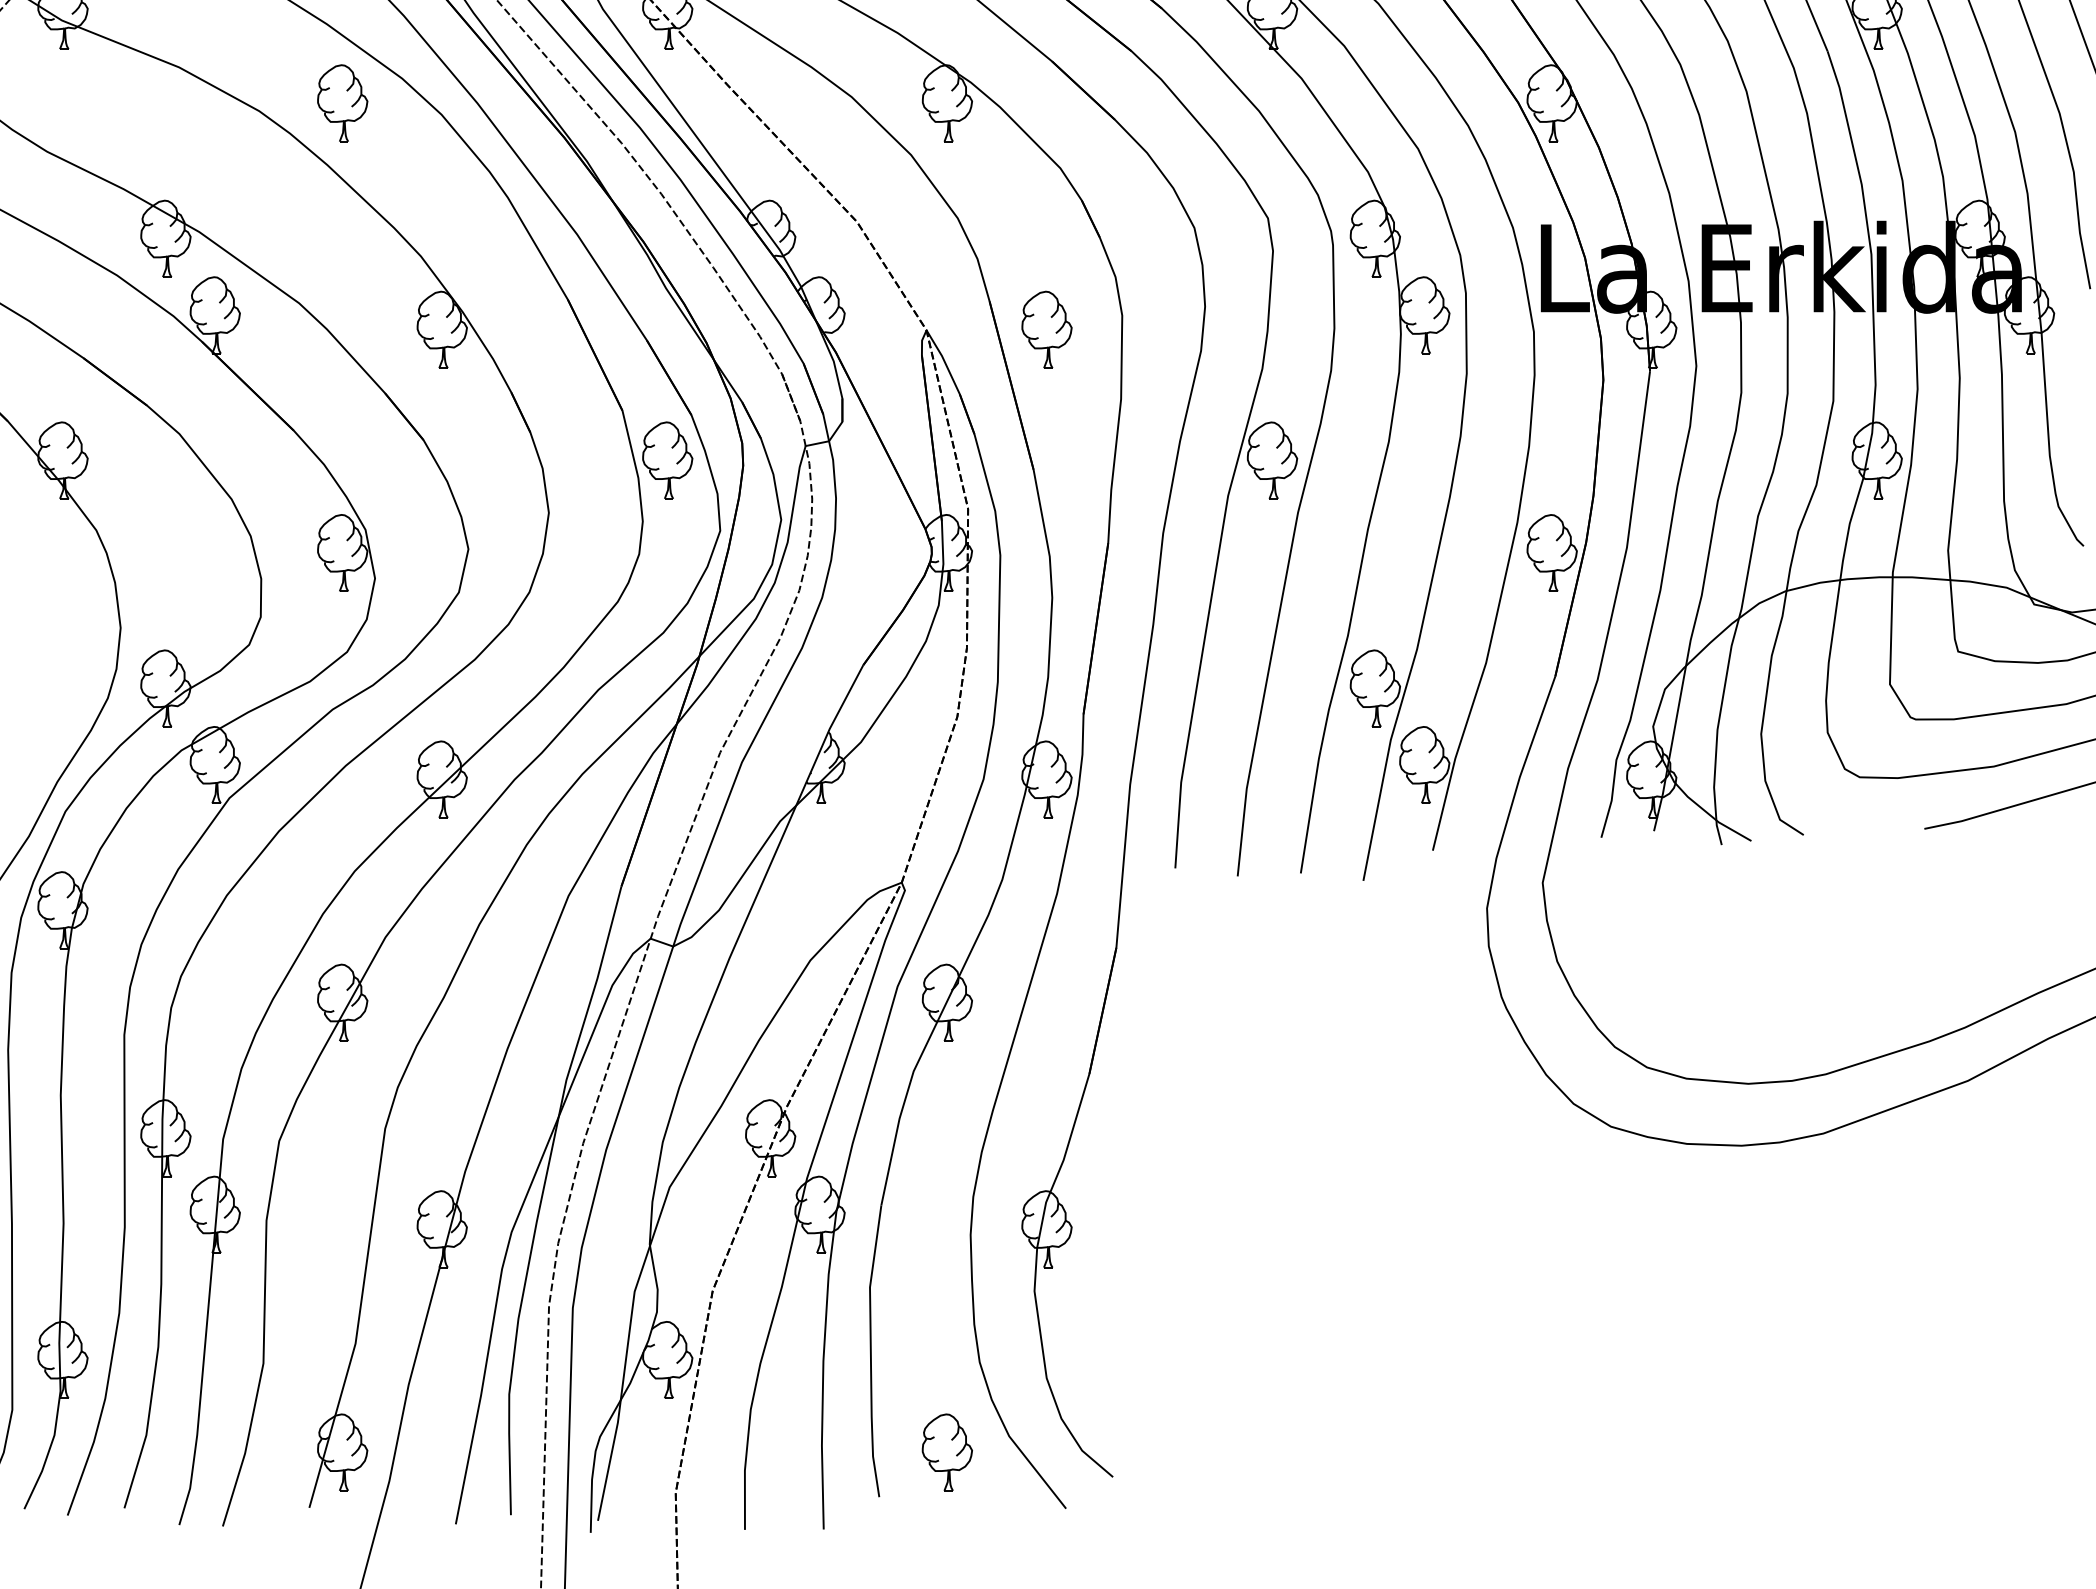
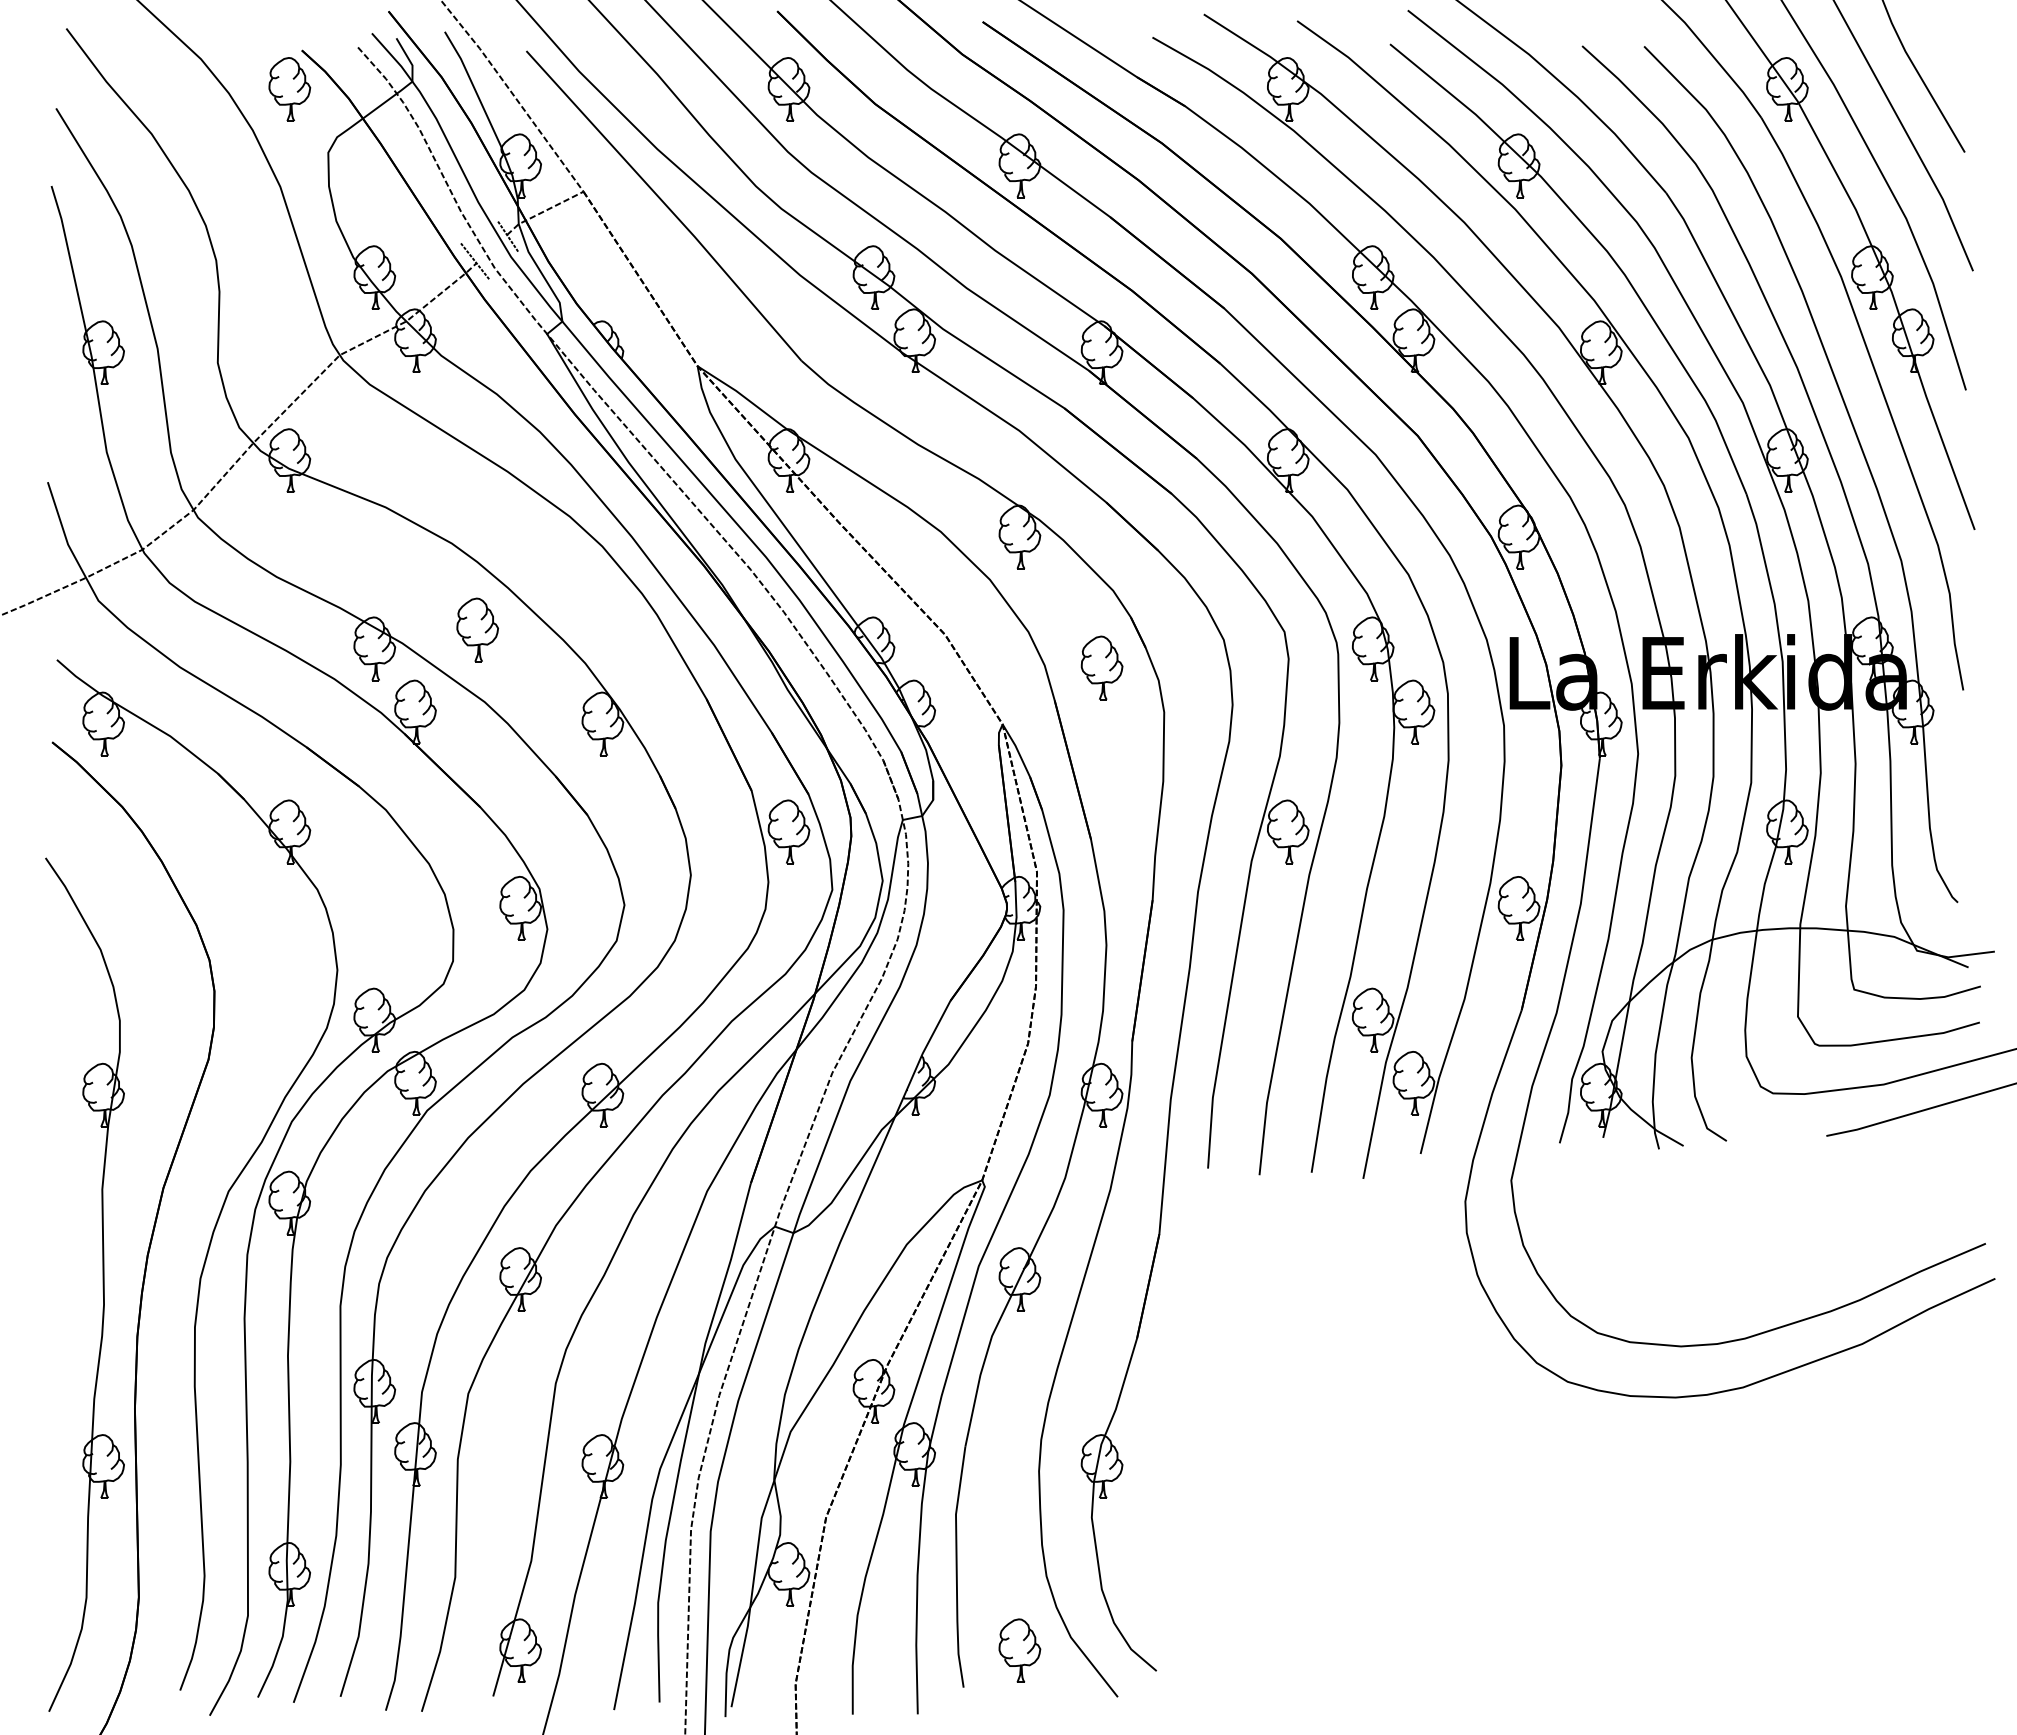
part: (342, 102) -> (477, 629), moved
part: (1046, 329) -> (1101, 667), moved

